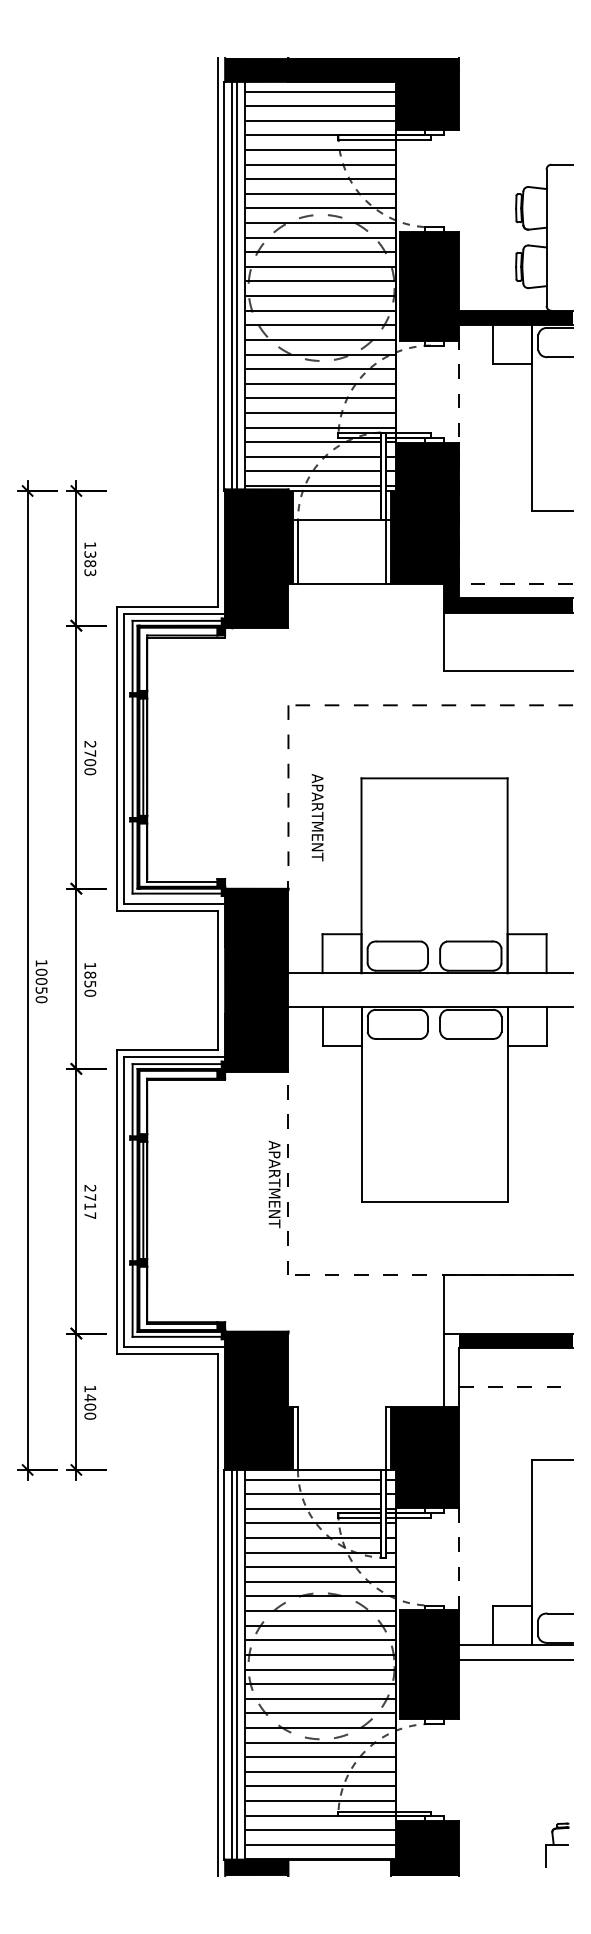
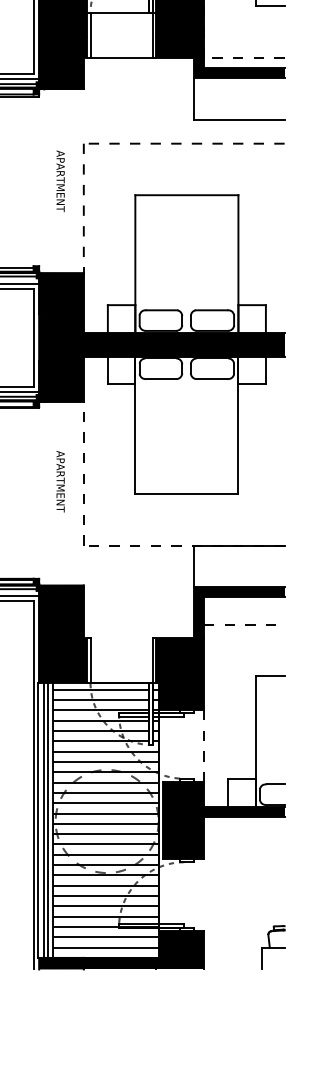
text: (317, 817) -> (60, 181), moved
fill: (430, 990) -> (184, 344), added
text: (274, 1184) -> (60, 481), moved
fill: (451, 1369) -> (198, 612), added
fill: (515, 1652) -> (243, 811), added
part: (557, 1844) -> (273, 947), size x1.43
fill: (339, 1867) -> (119, 963), added

